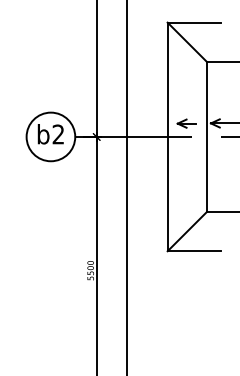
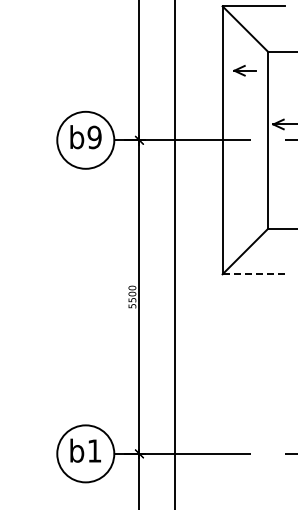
part: (186, 123) -> (244, 70), moved
text: (58, 134) -> (94, 137), b2 -> b9
line: (194, 251) -> (254, 274), solid -> dashed

